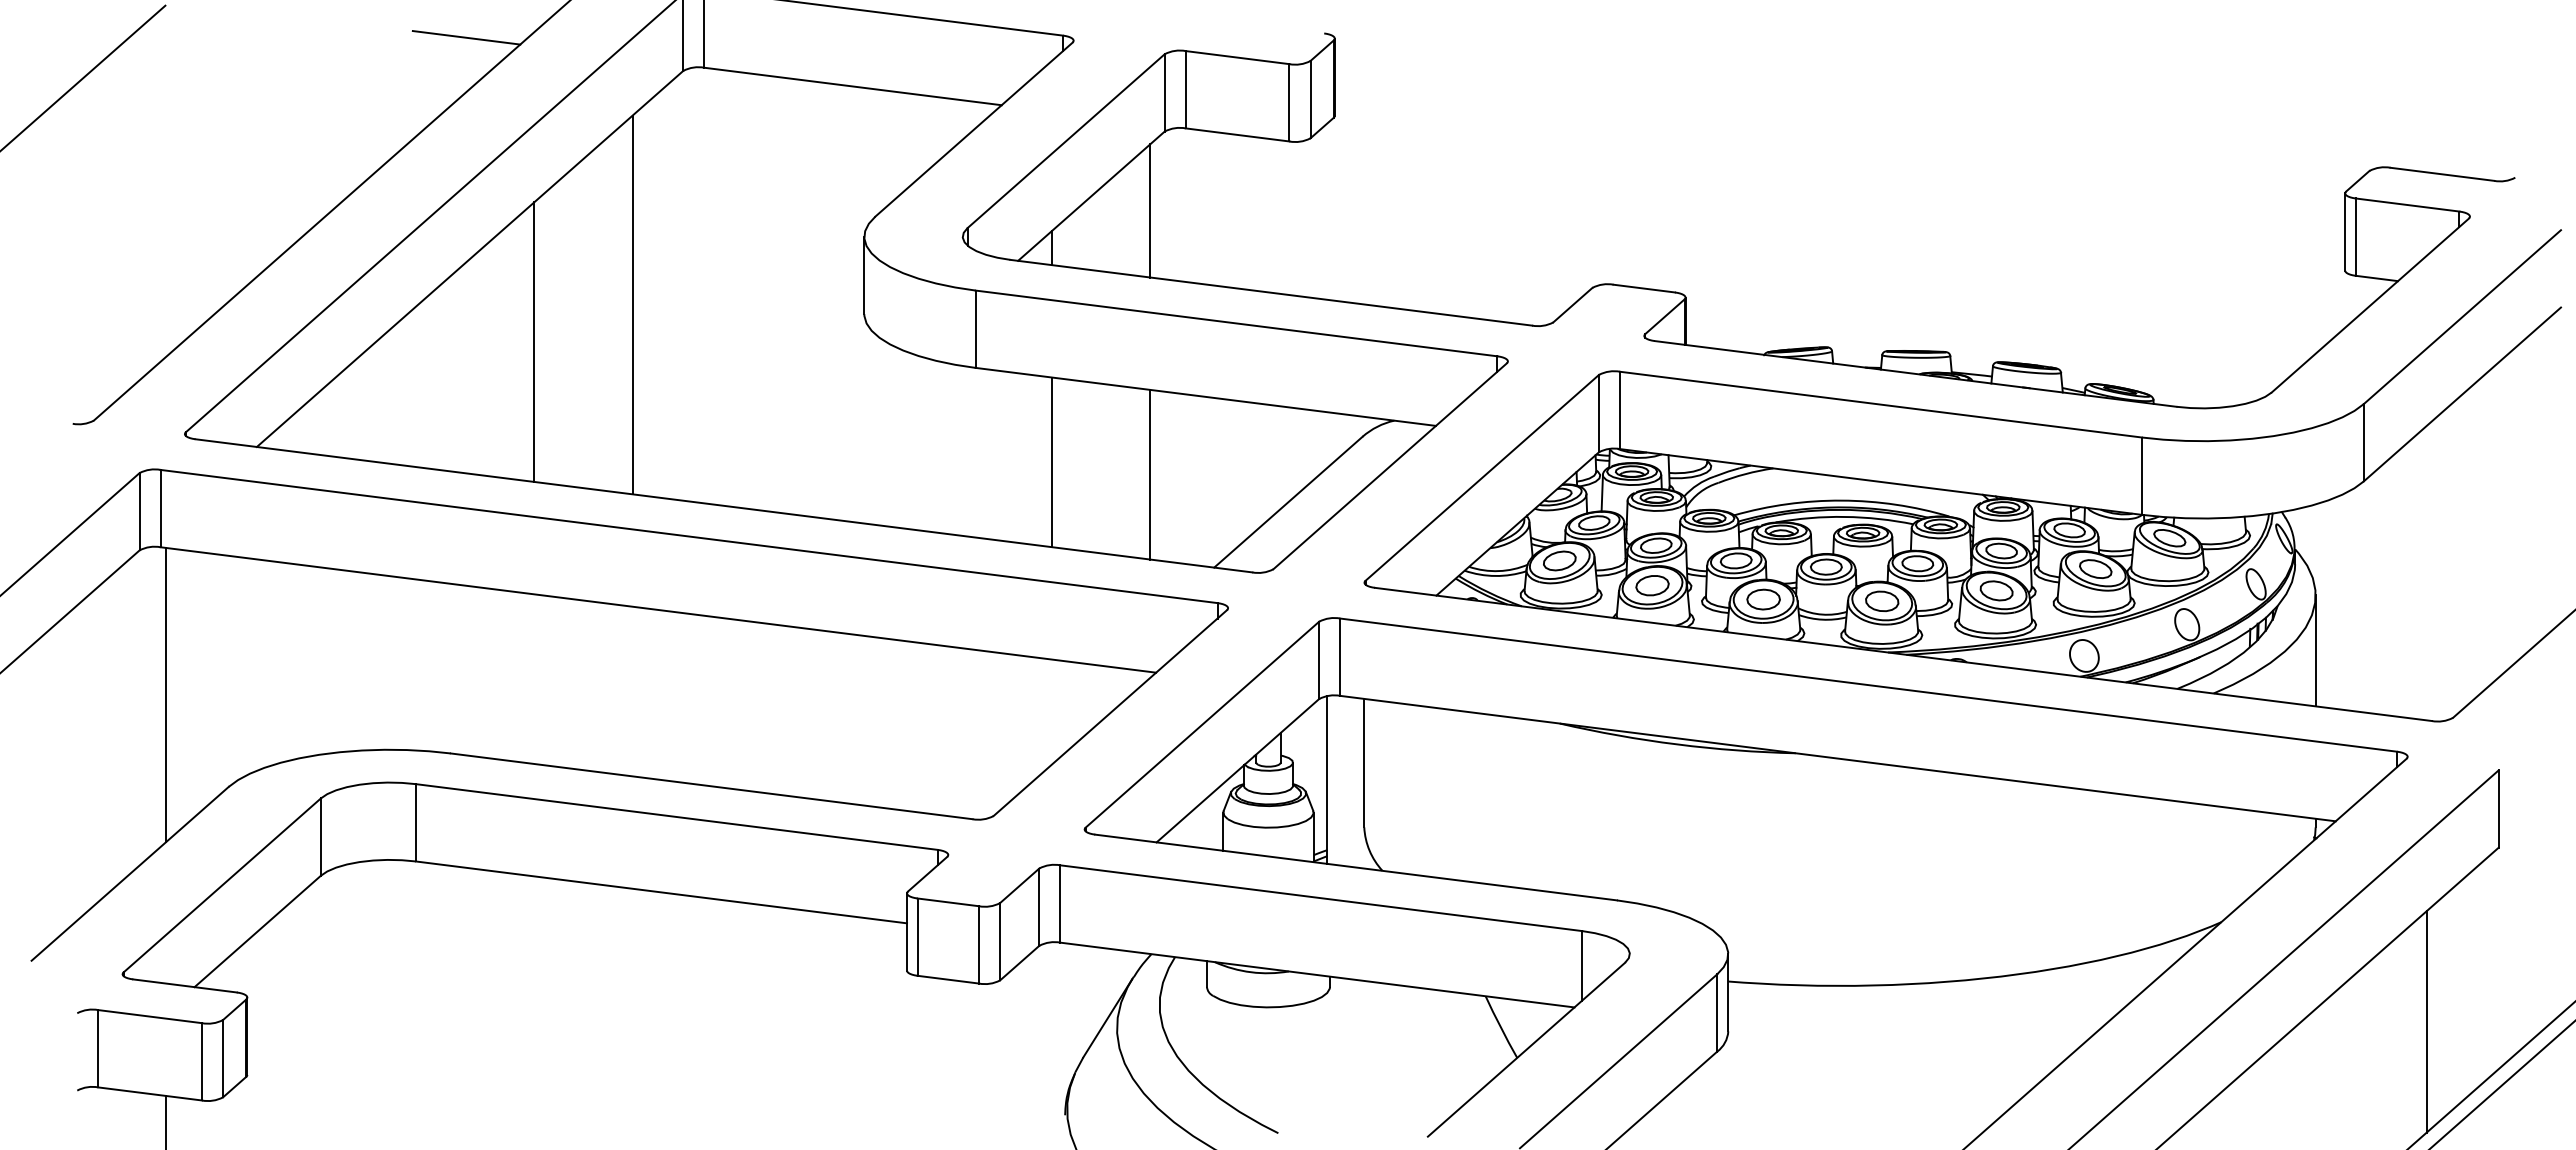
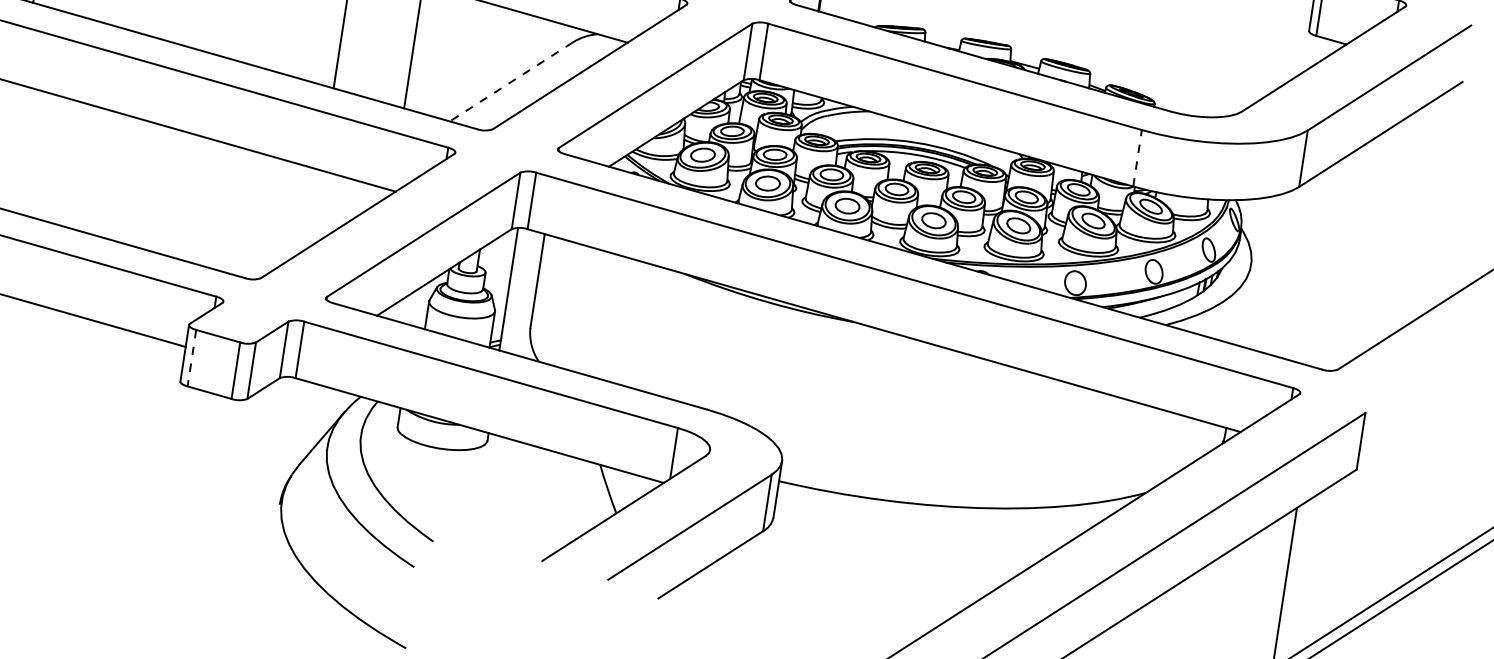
line: (2141, 476) -> (1137, 158), solid -> dashed
line: (1288, 502) -> (511, 82), solid -> dashed
line: (2315, 650) -> (1244, 305), removed
line: (917, 937) -> (191, 358), solid -> dashed

